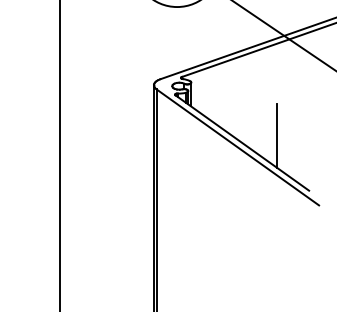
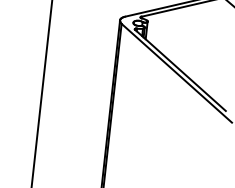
line: (276, 135) -> (206, 67), removed

